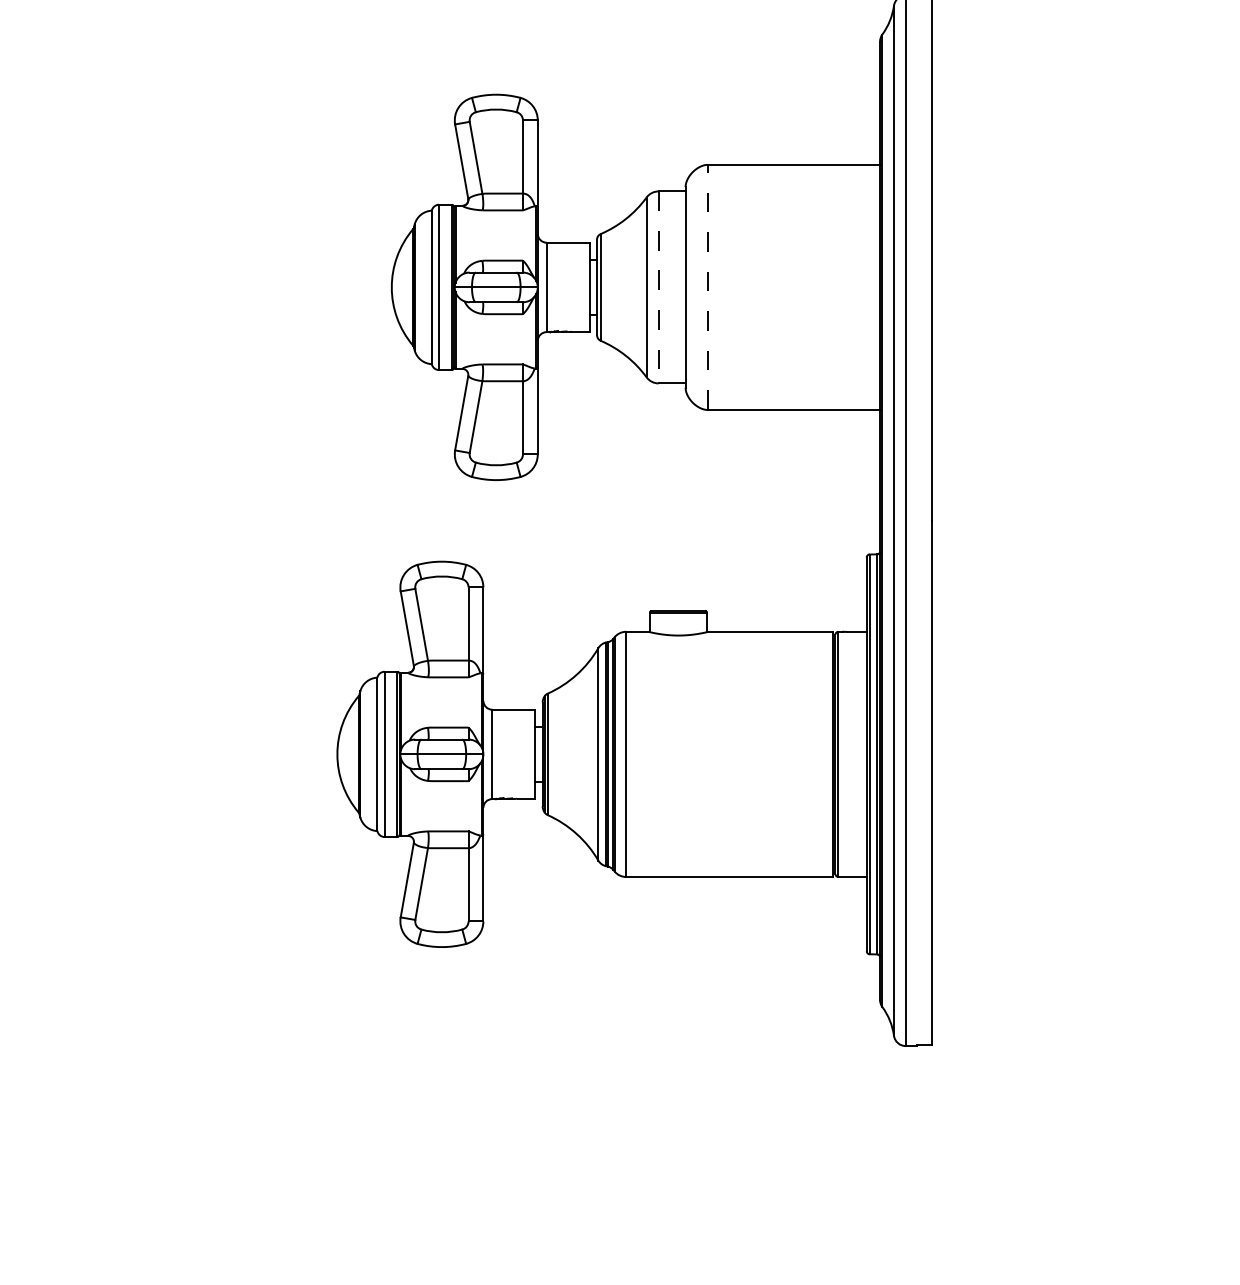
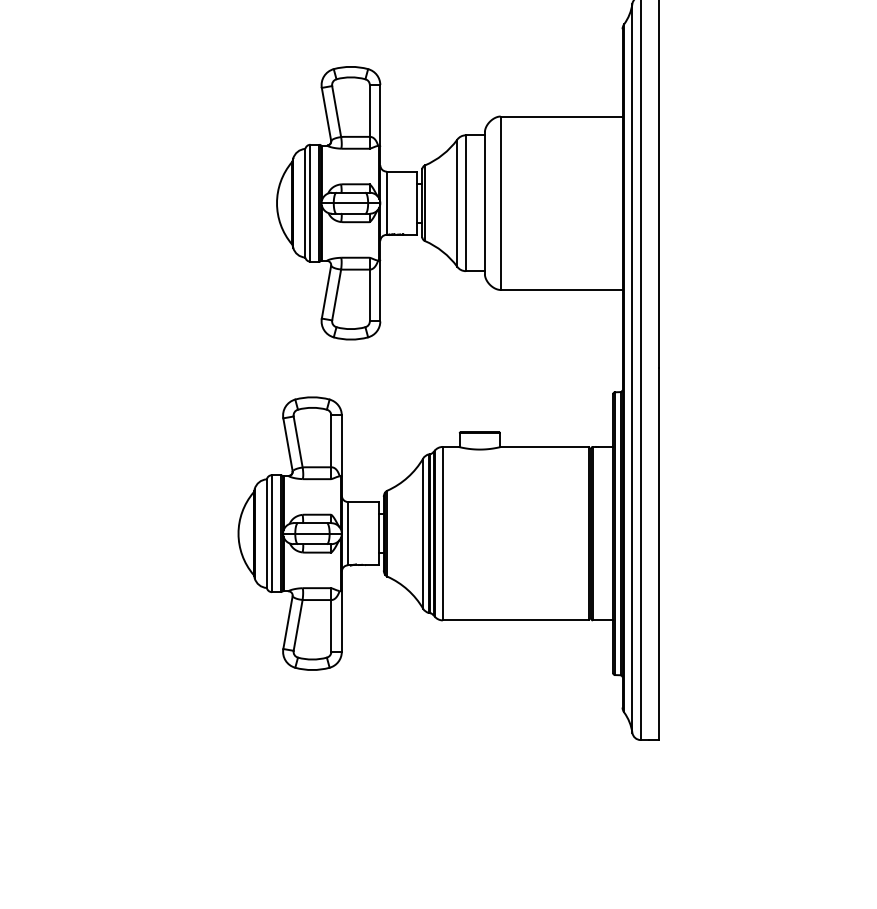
line: (658, 287) -> (465, 203), dashed -> solid
line: (707, 287) -> (500, 203), dashed -> solid

